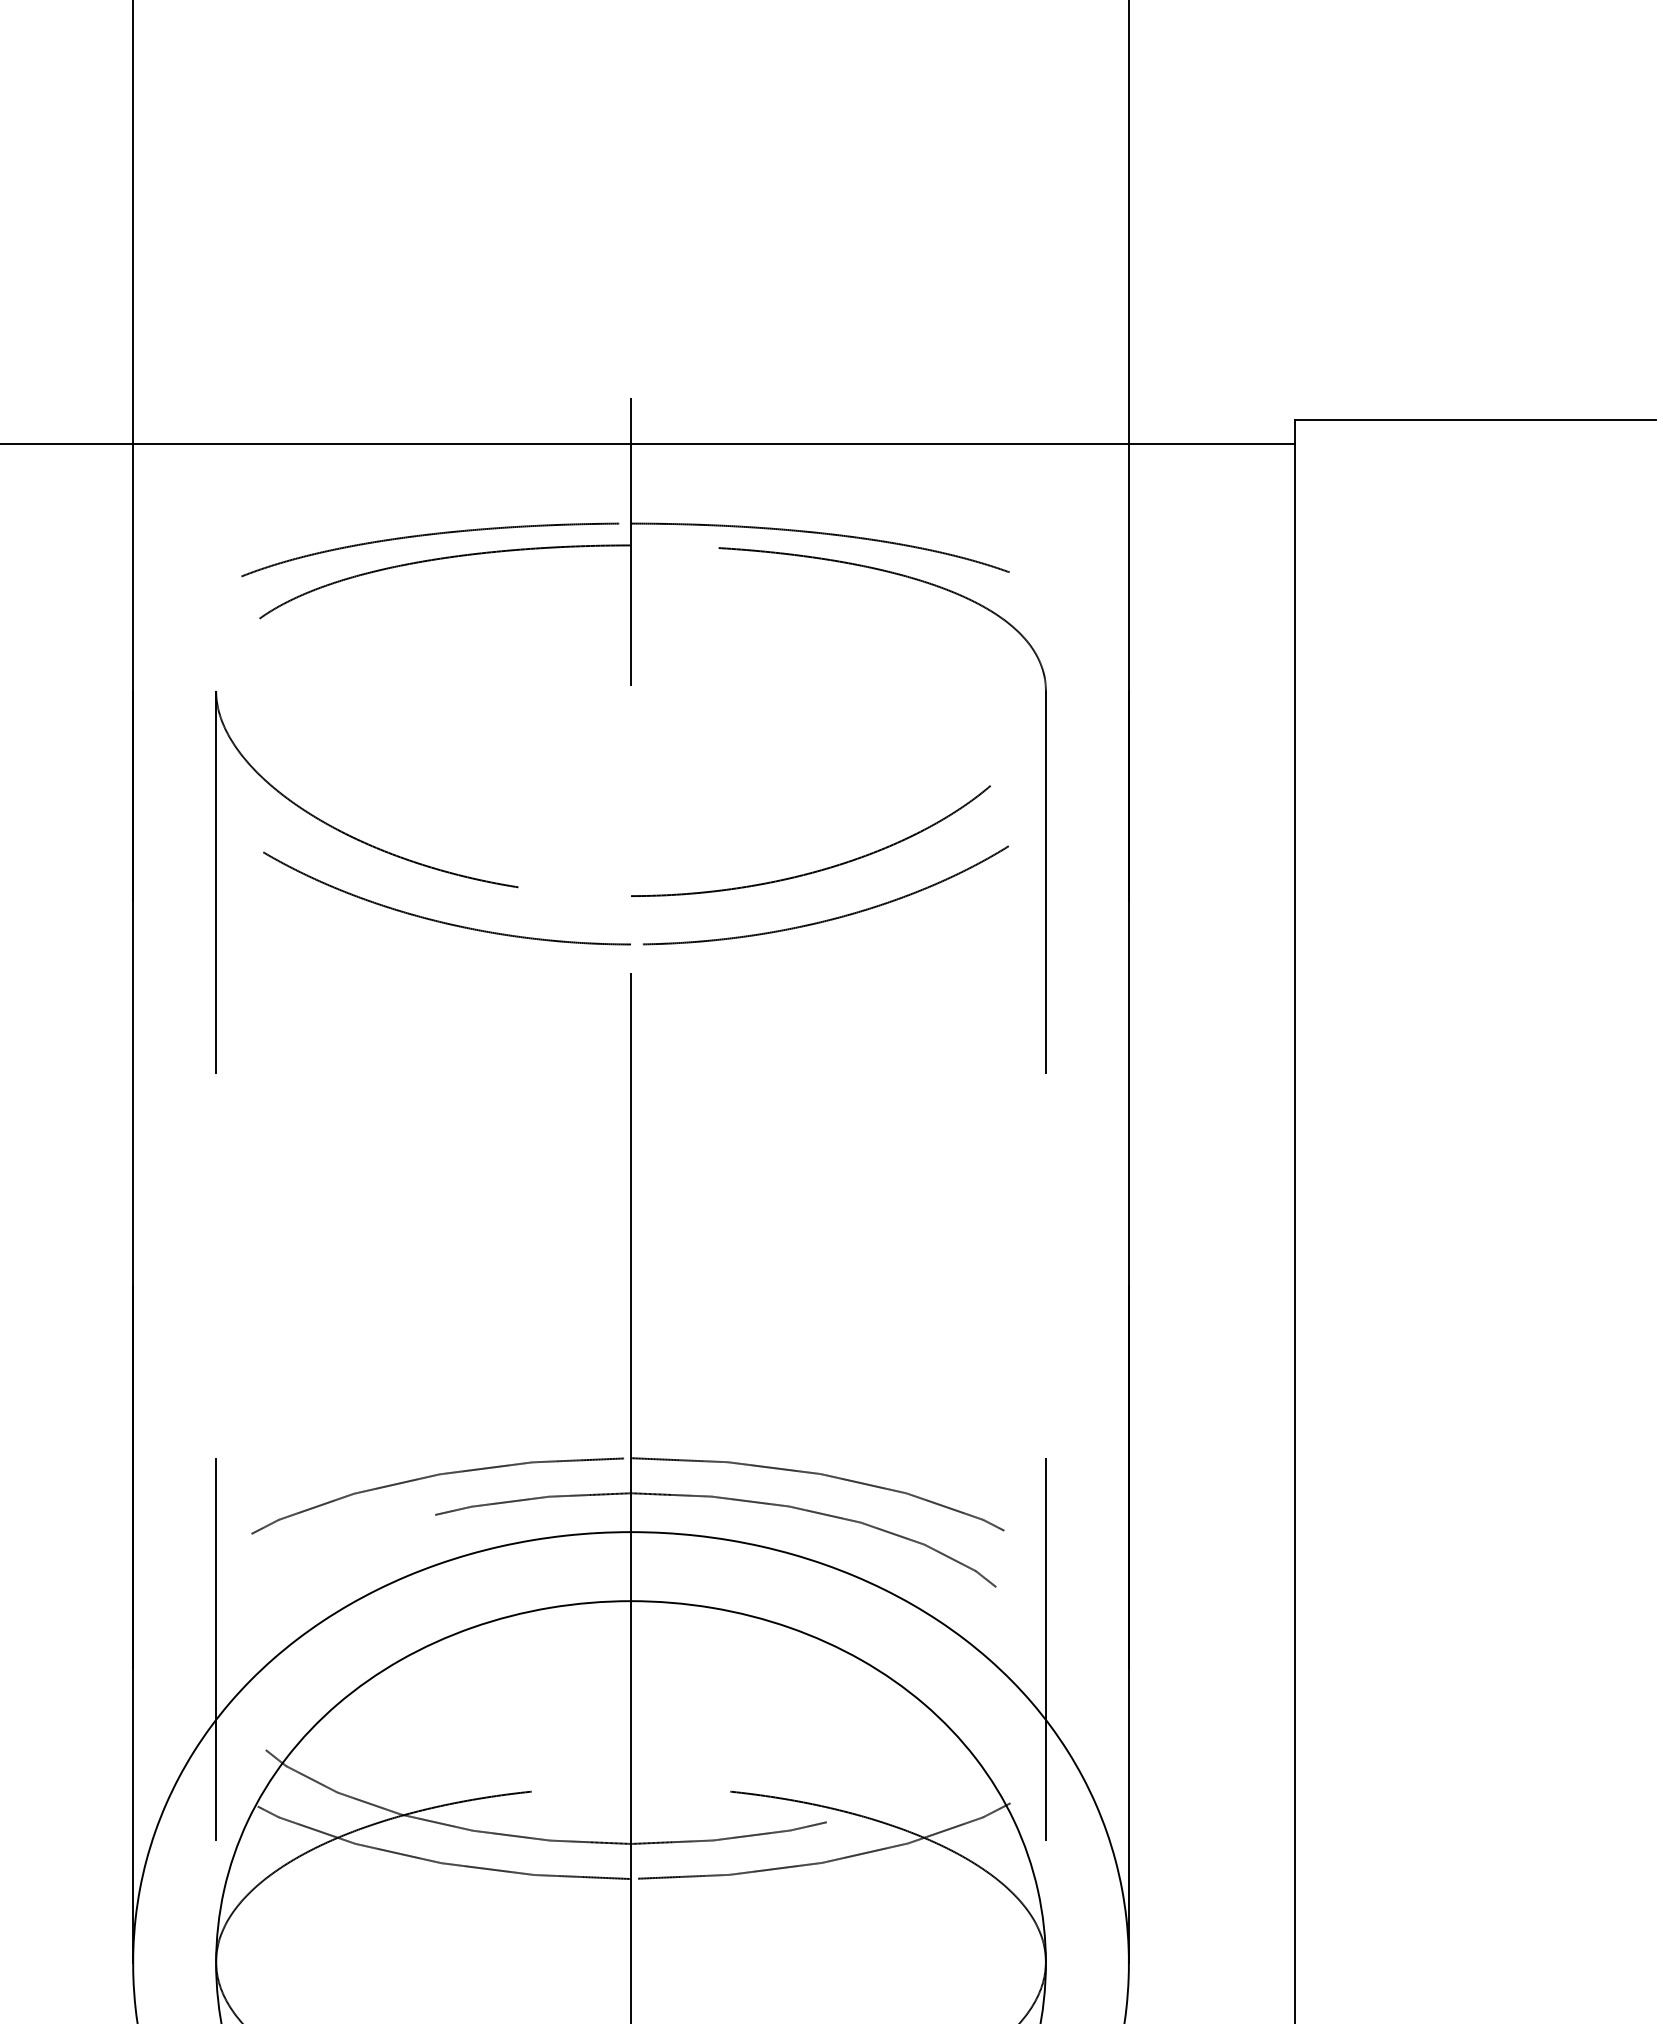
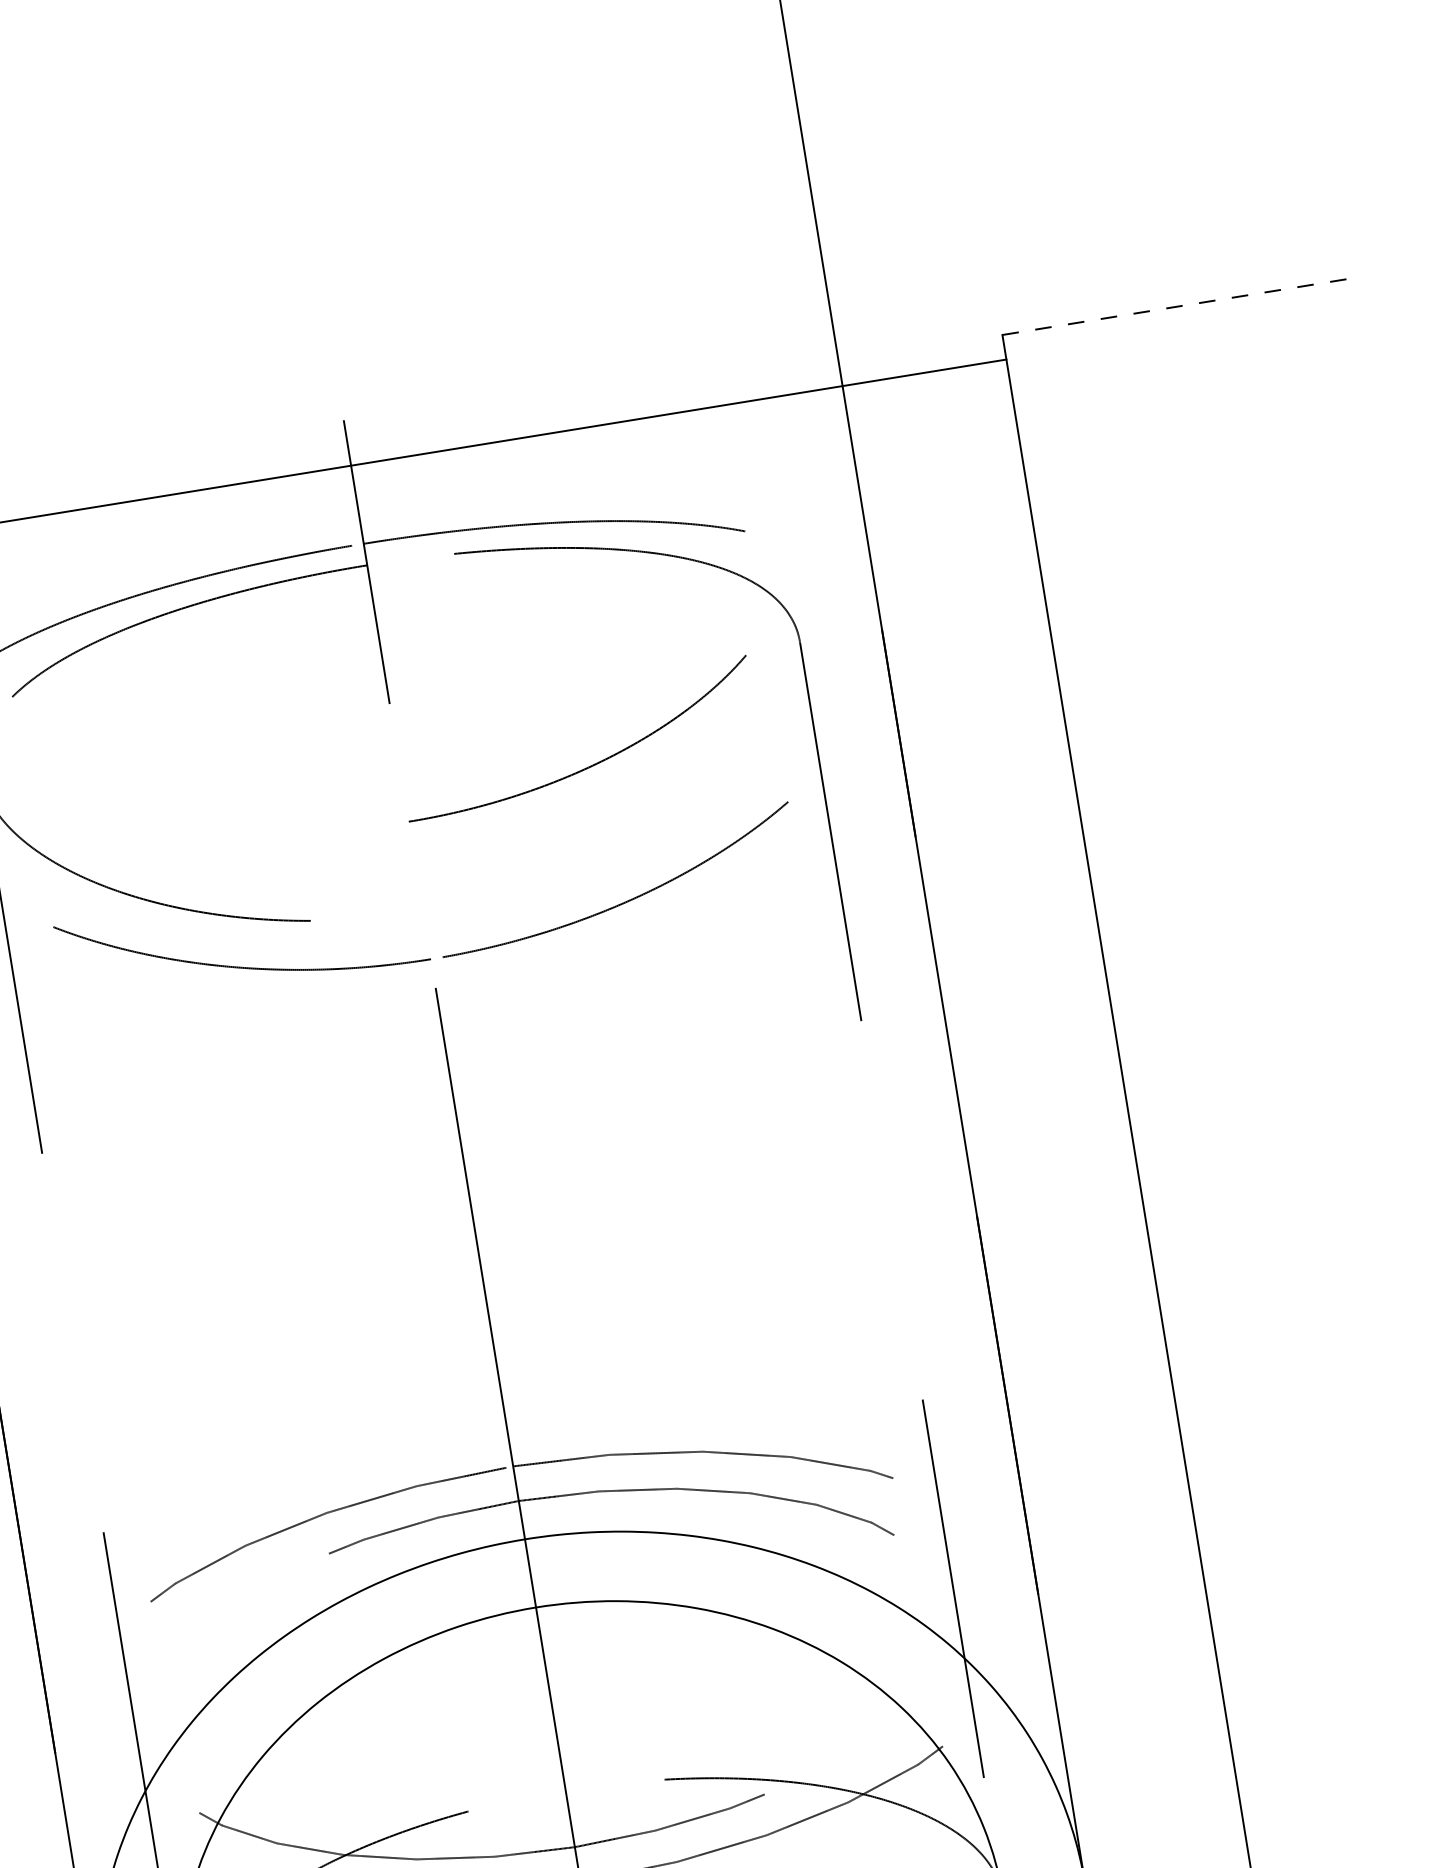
line: (1475, 419) -> (1180, 306), solid -> dashed
curve: (819, 869) -> (590, 765), moved

